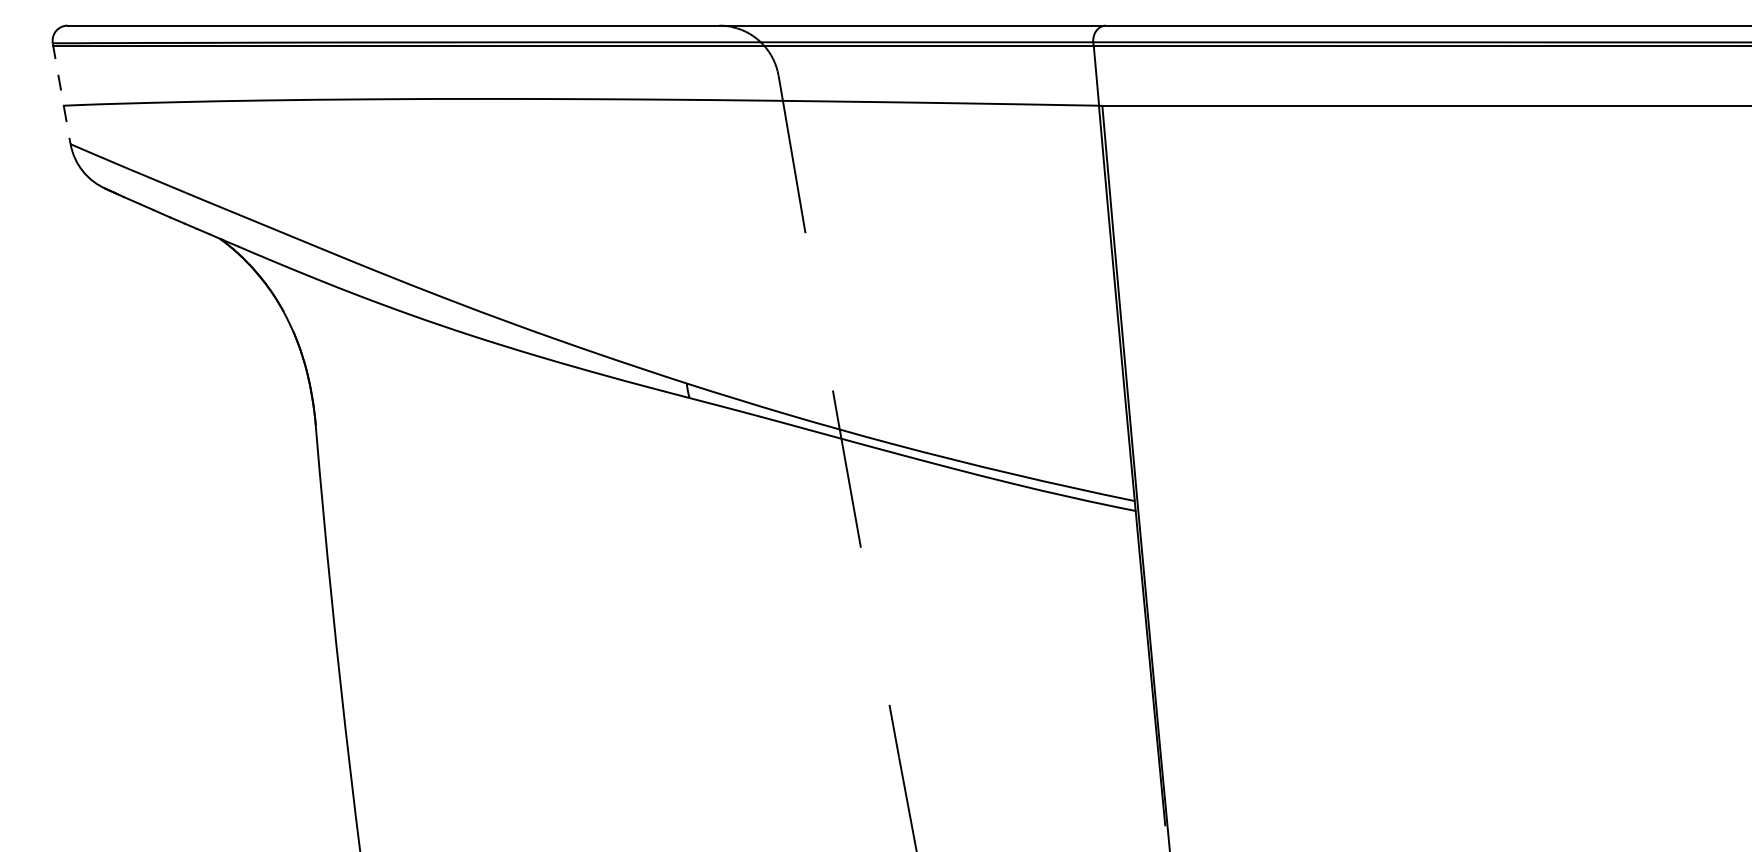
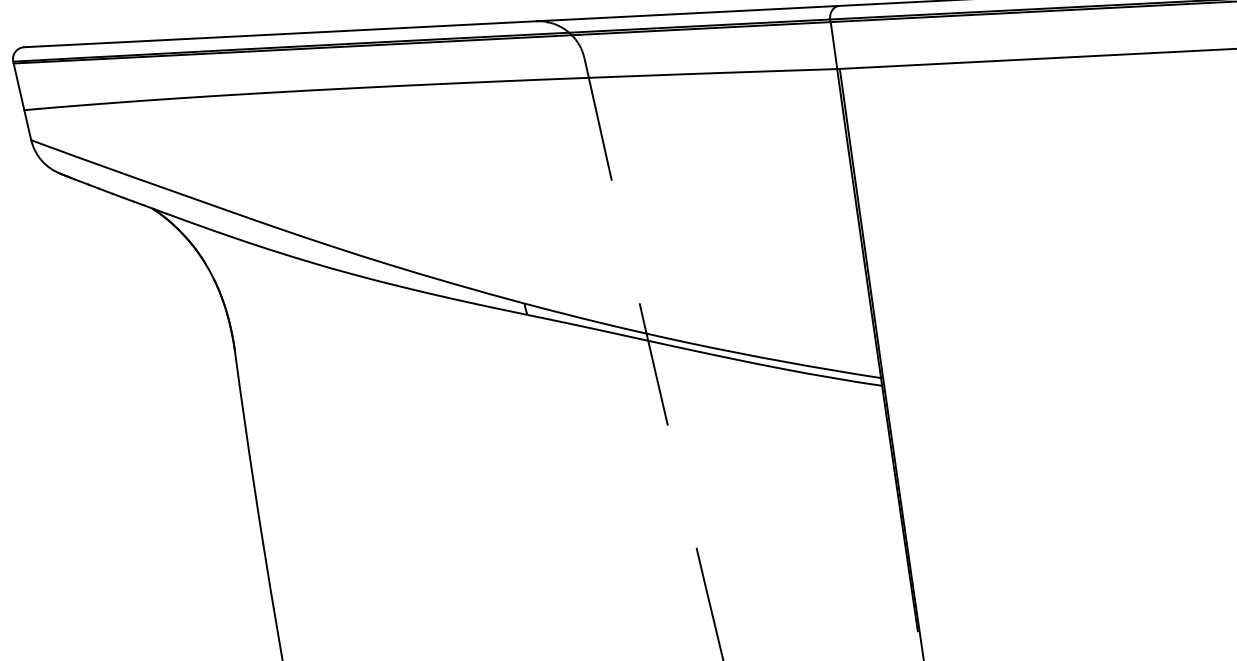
line: (61, 94) -> (22, 101), dashed -> solid

